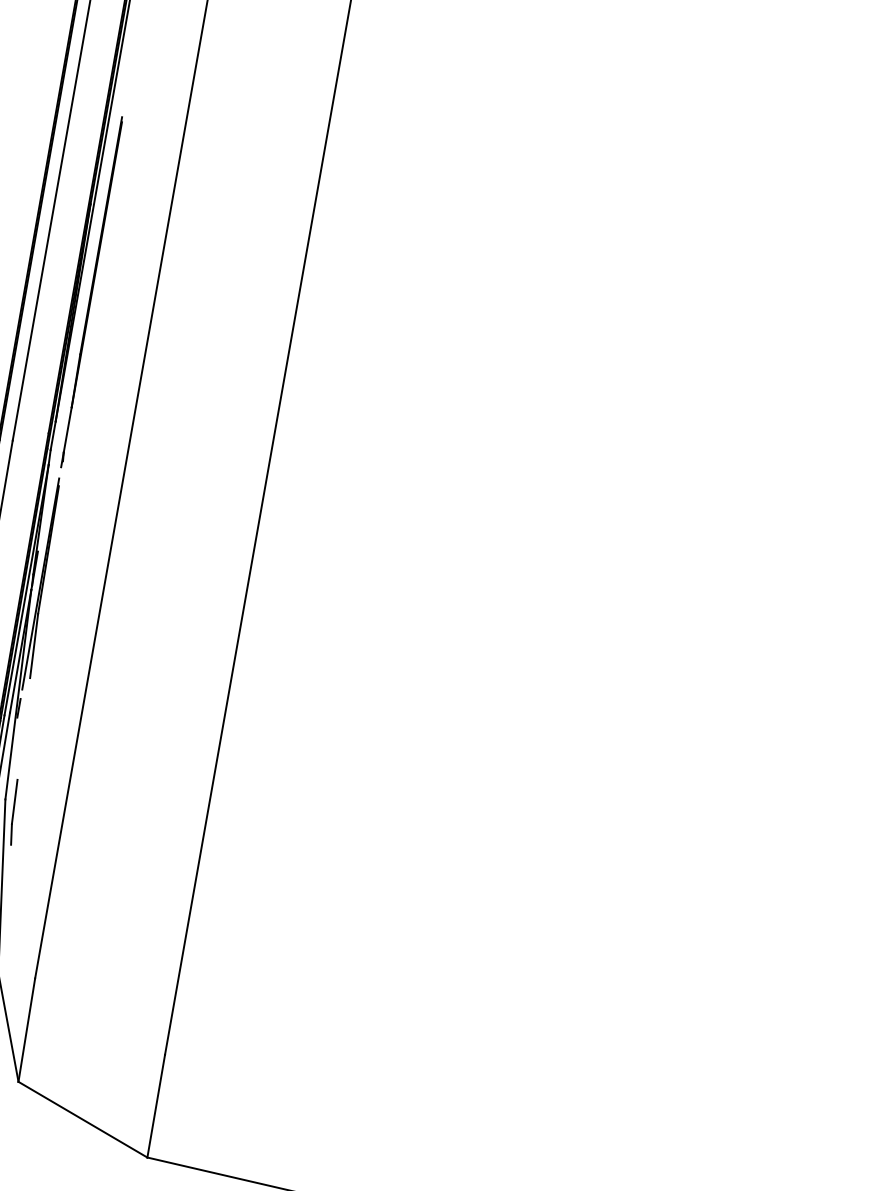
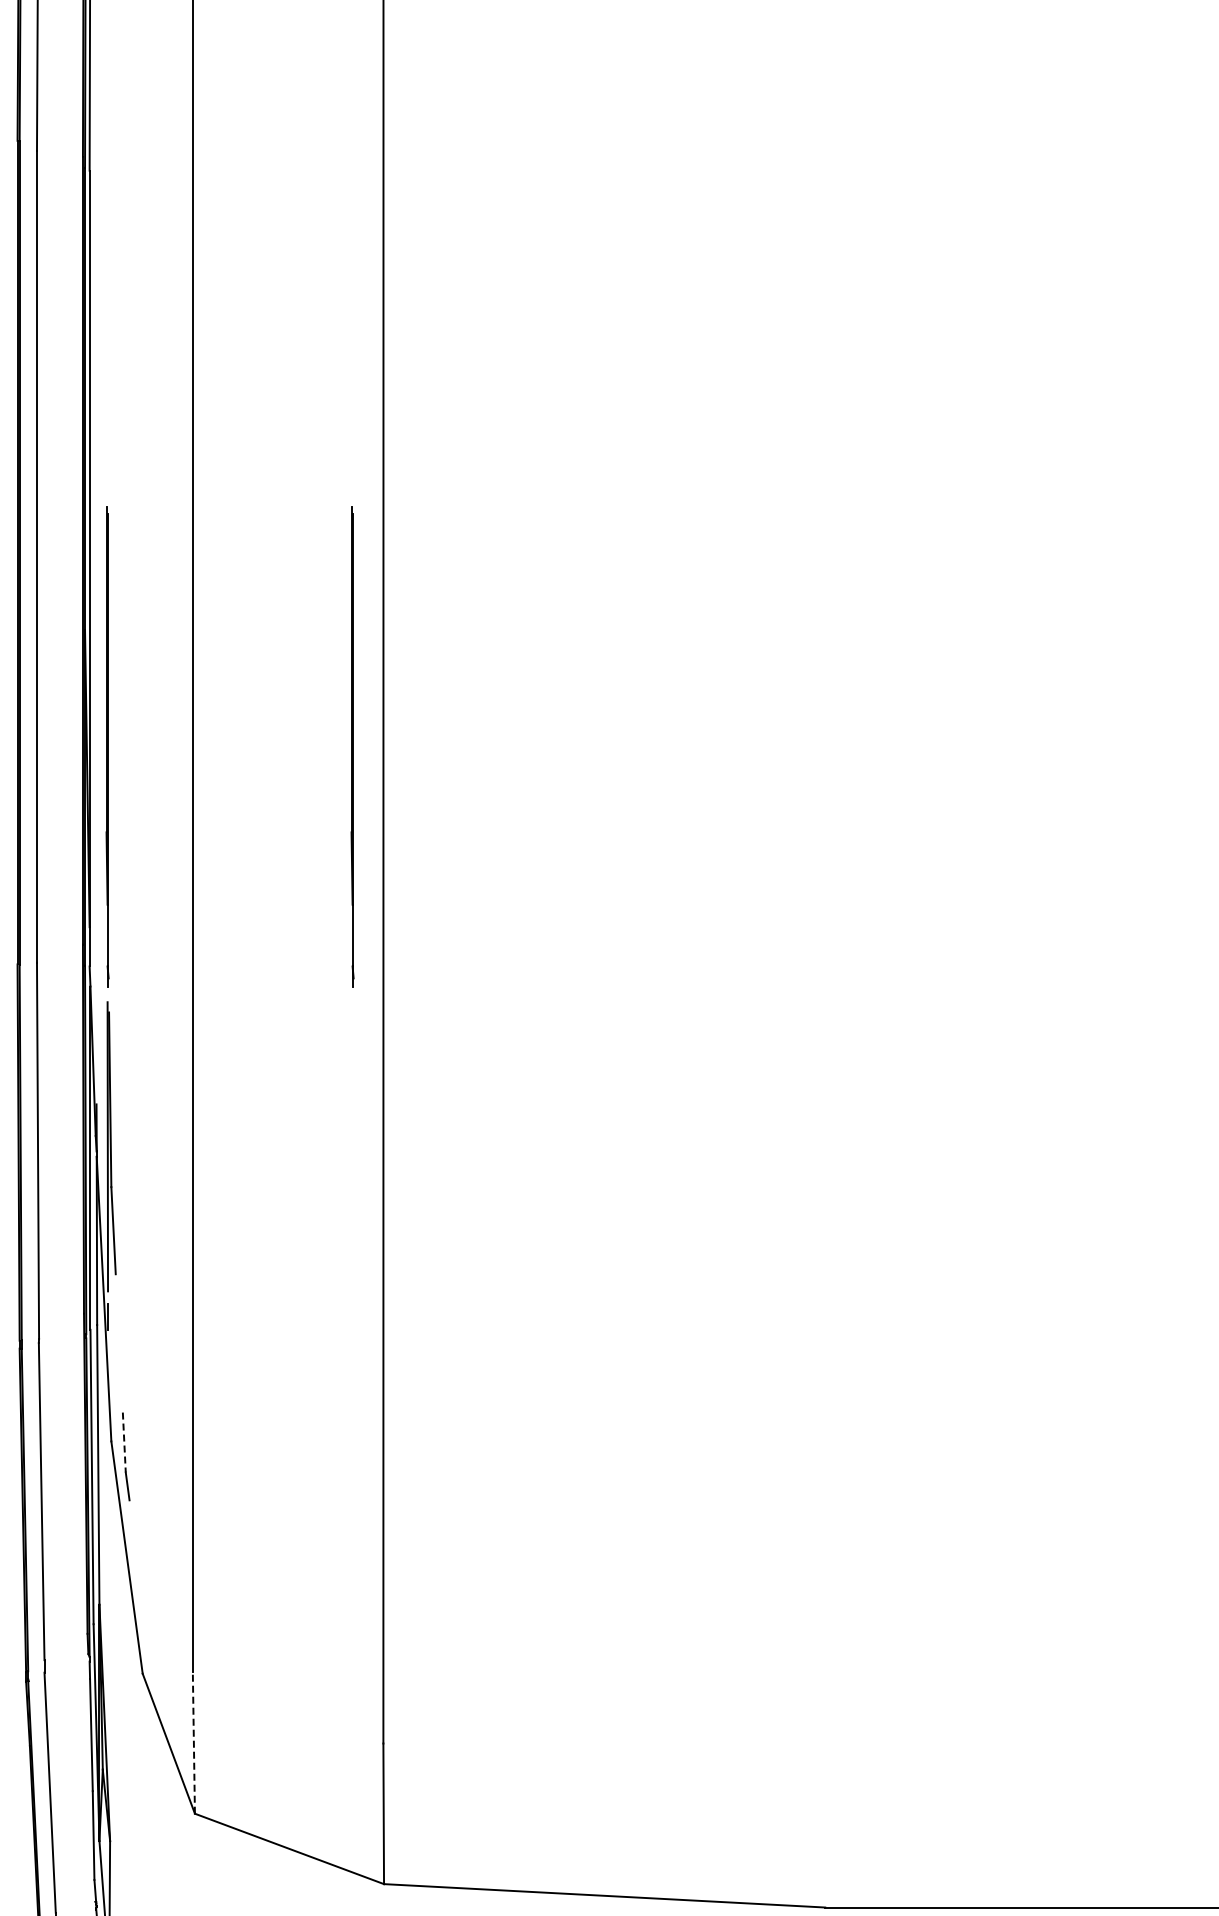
part: (270, 323) -> (352, 746), added
line: (14, 802) -> (124, 1443), solid -> dashed
line: (26, 1030) -> (193, 1743), solid -> dashed

